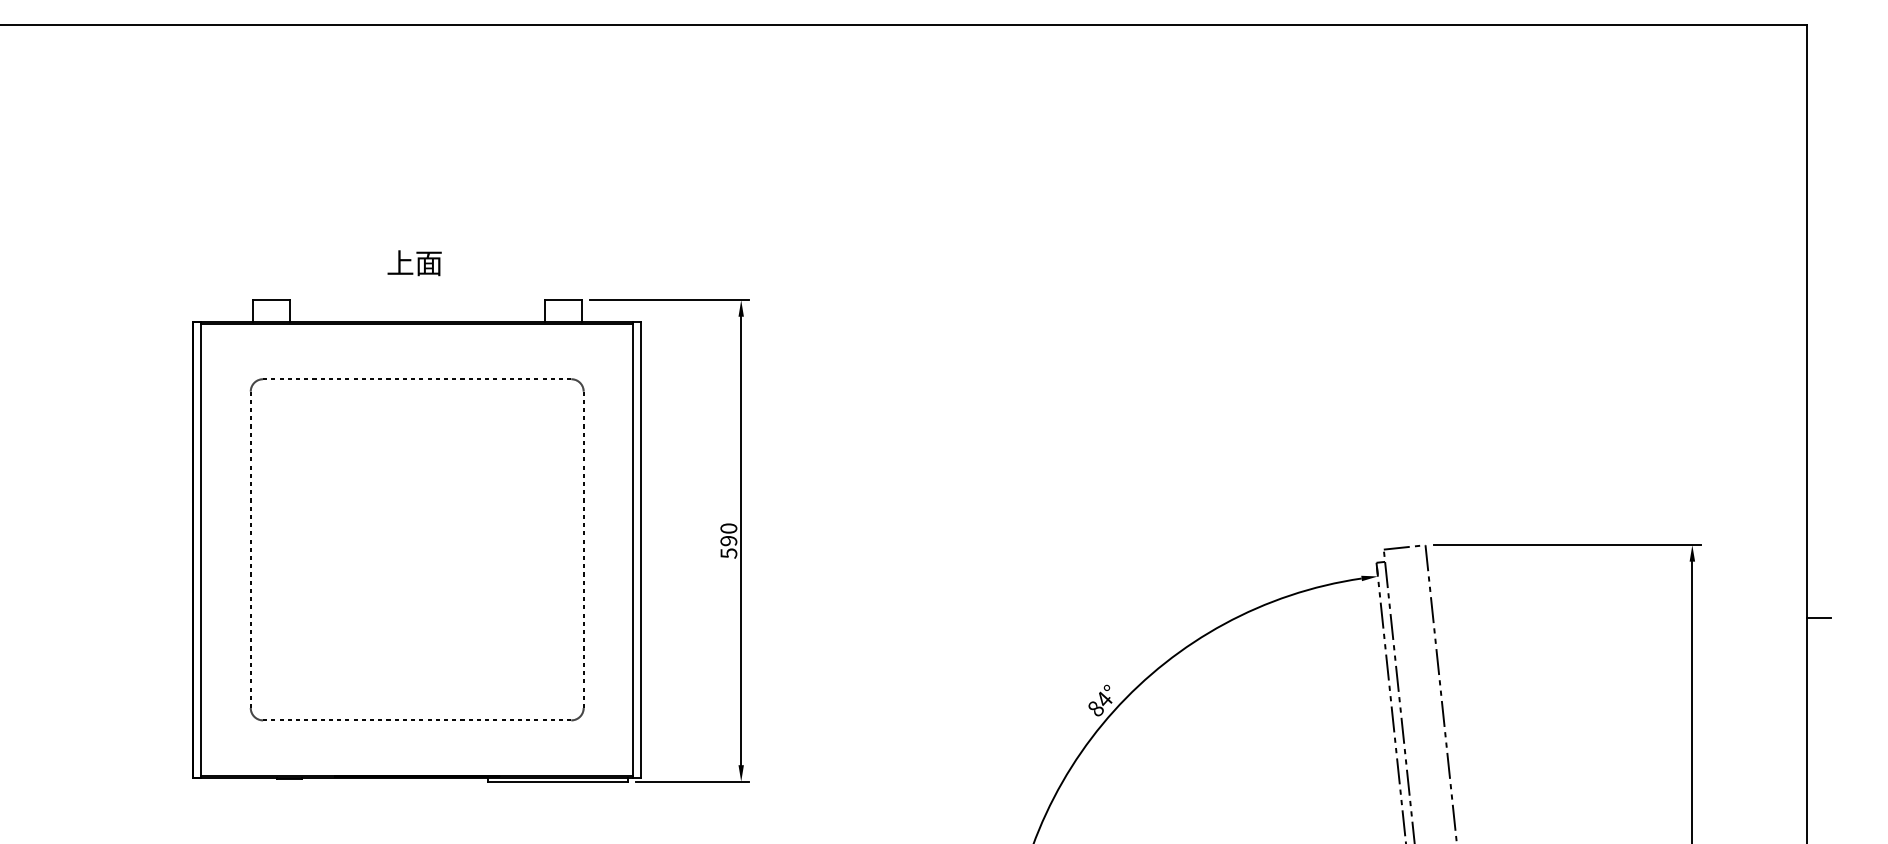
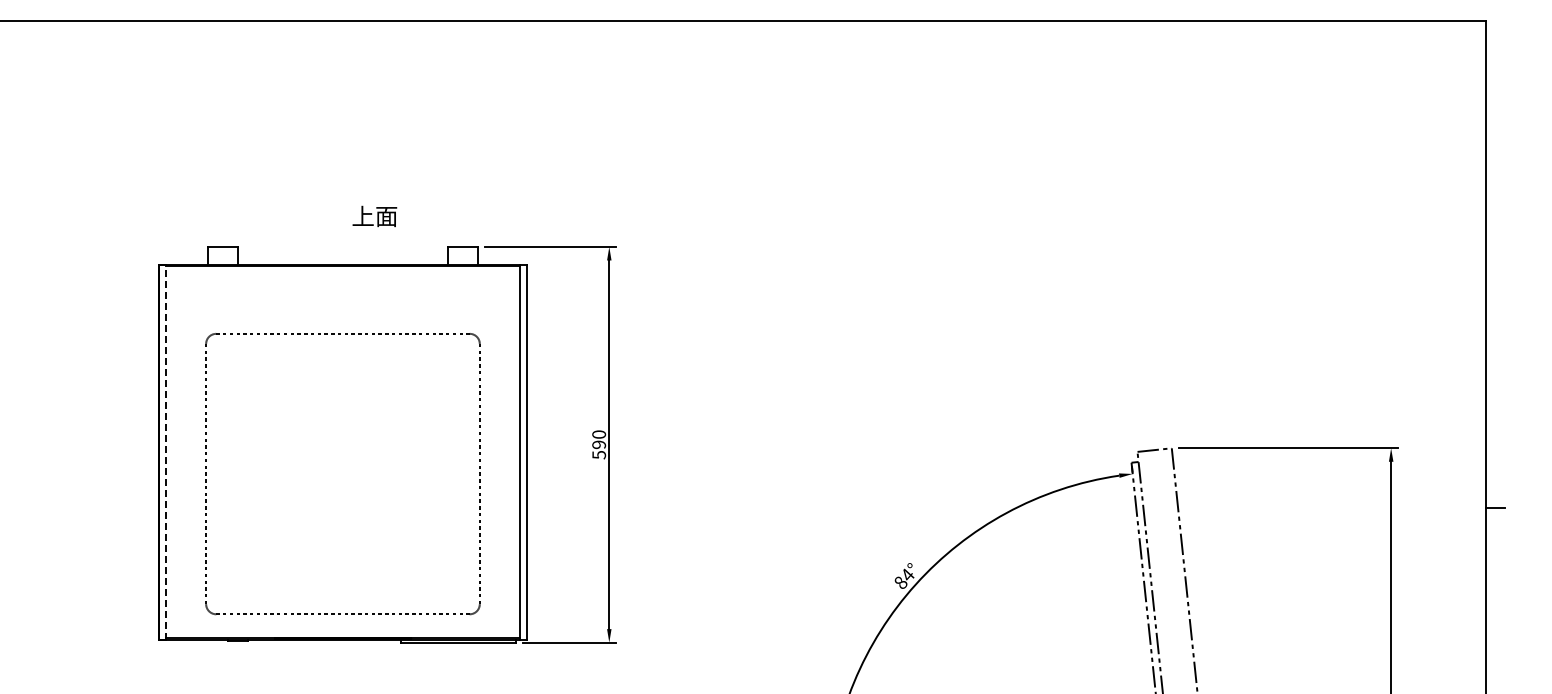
text: (414, 263) -> (374, 216), moved
line: (201, 550) -> (165, 452), solid -> dashed
part: (251, 550) -> (206, 474), moved

